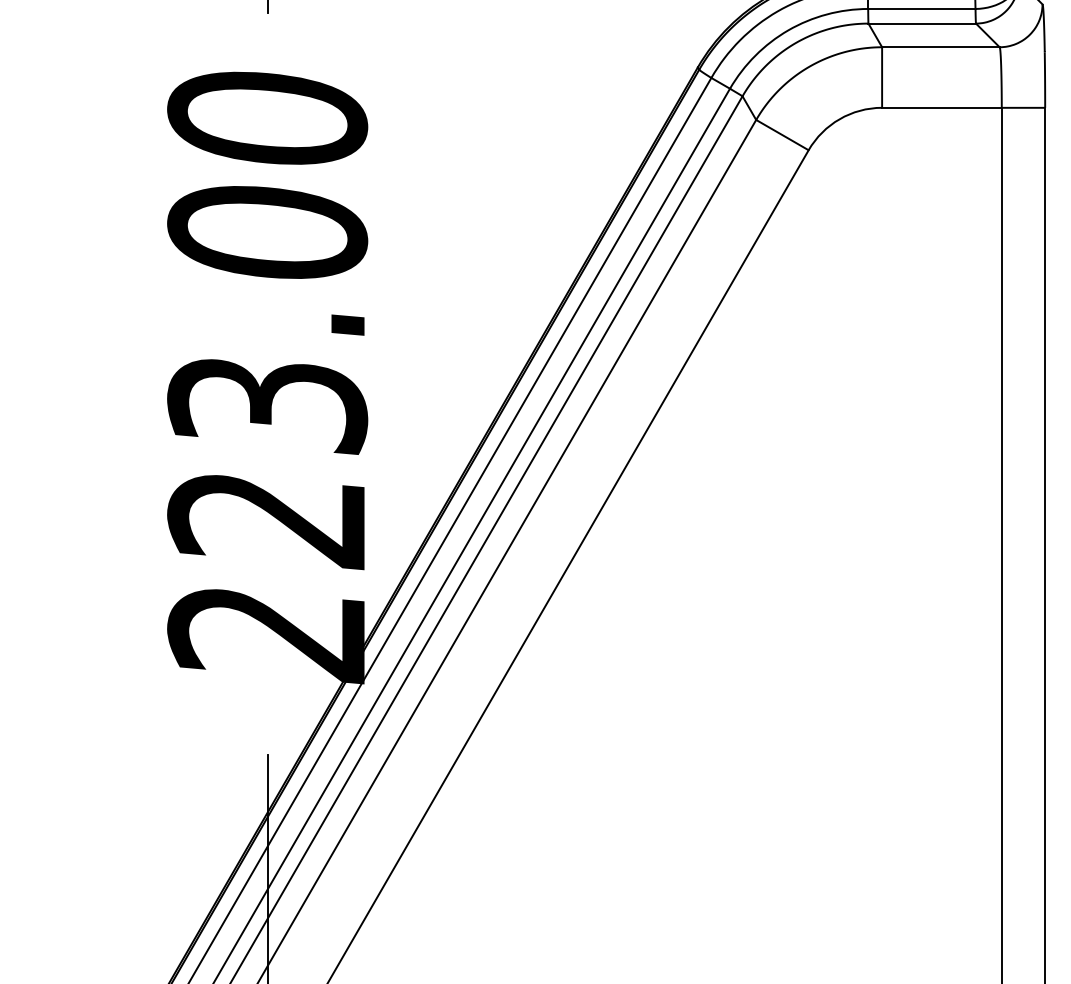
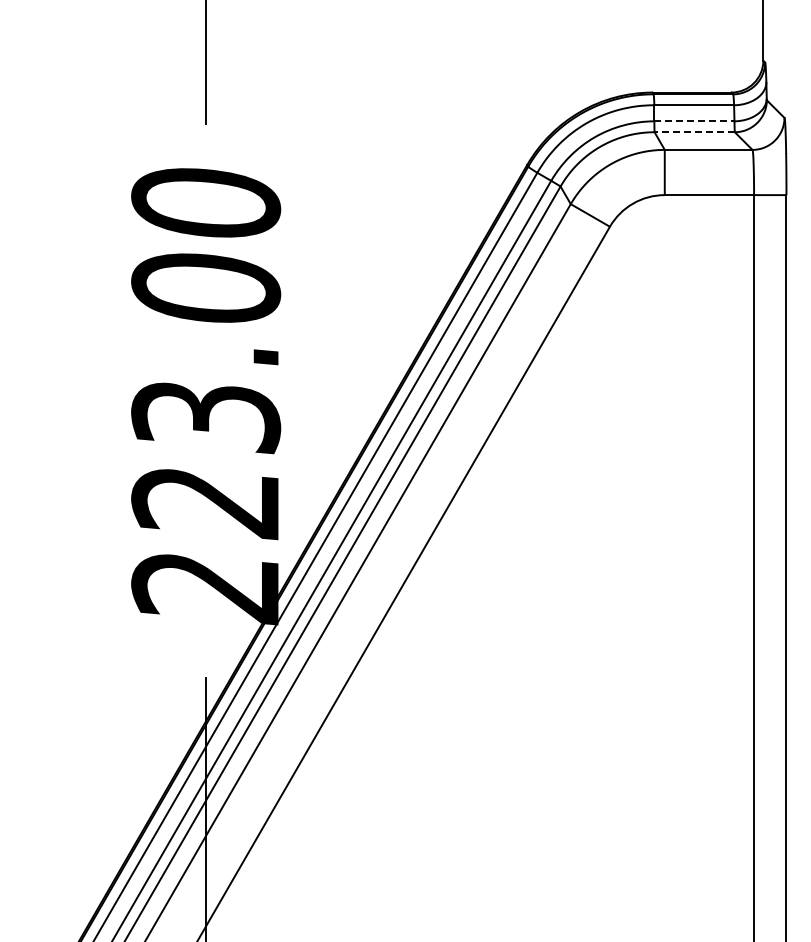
line: (921, 9) -> (694, 121), solid -> dashed
line: (921, 23) -> (694, 132), solid -> dashed

